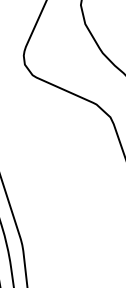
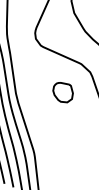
part: (66, 149) -> (62, 92), added

